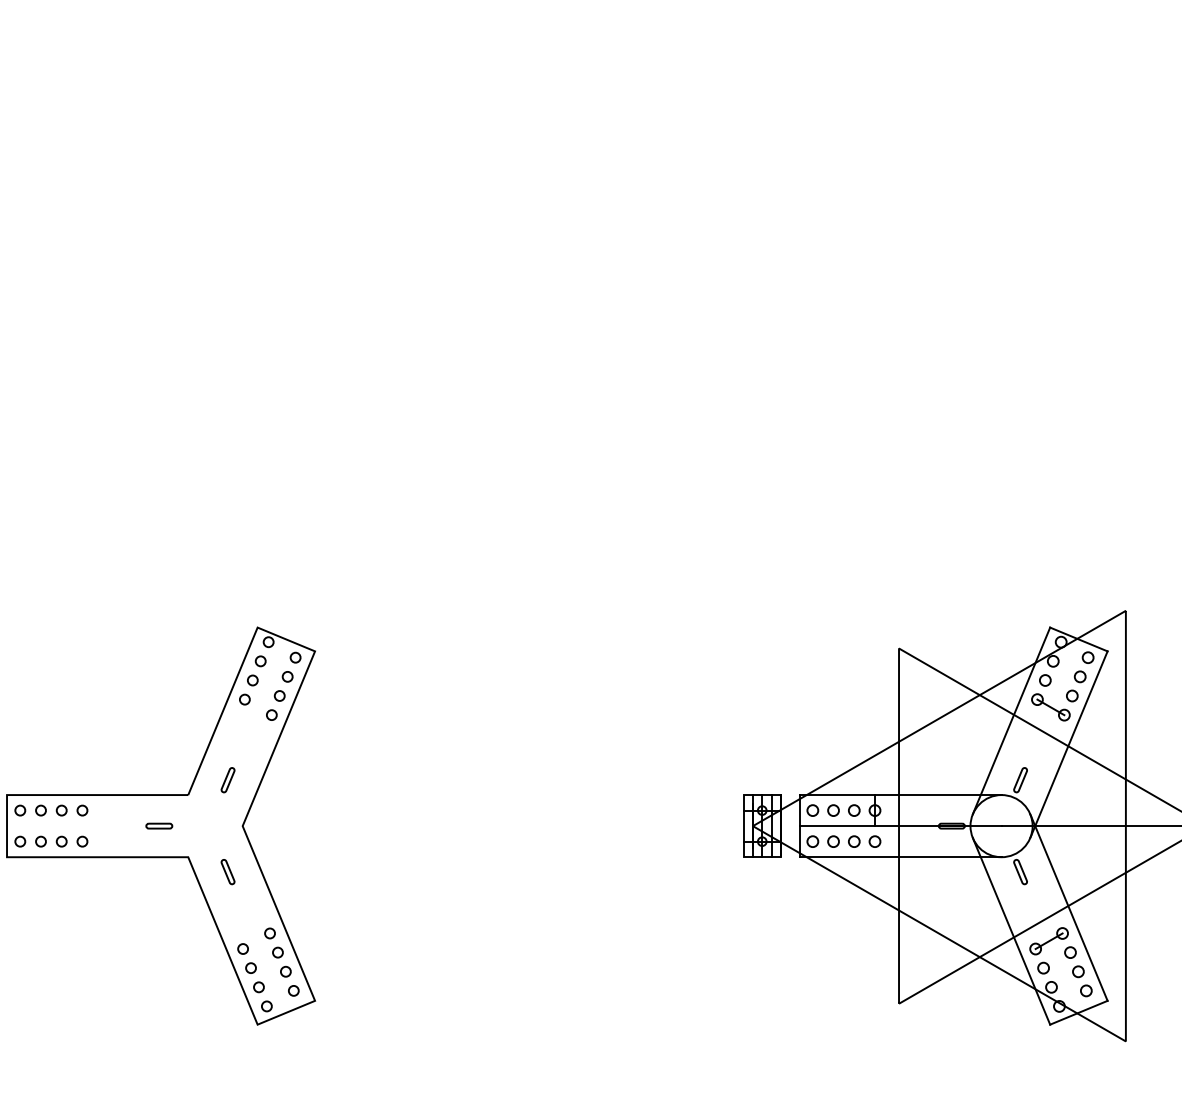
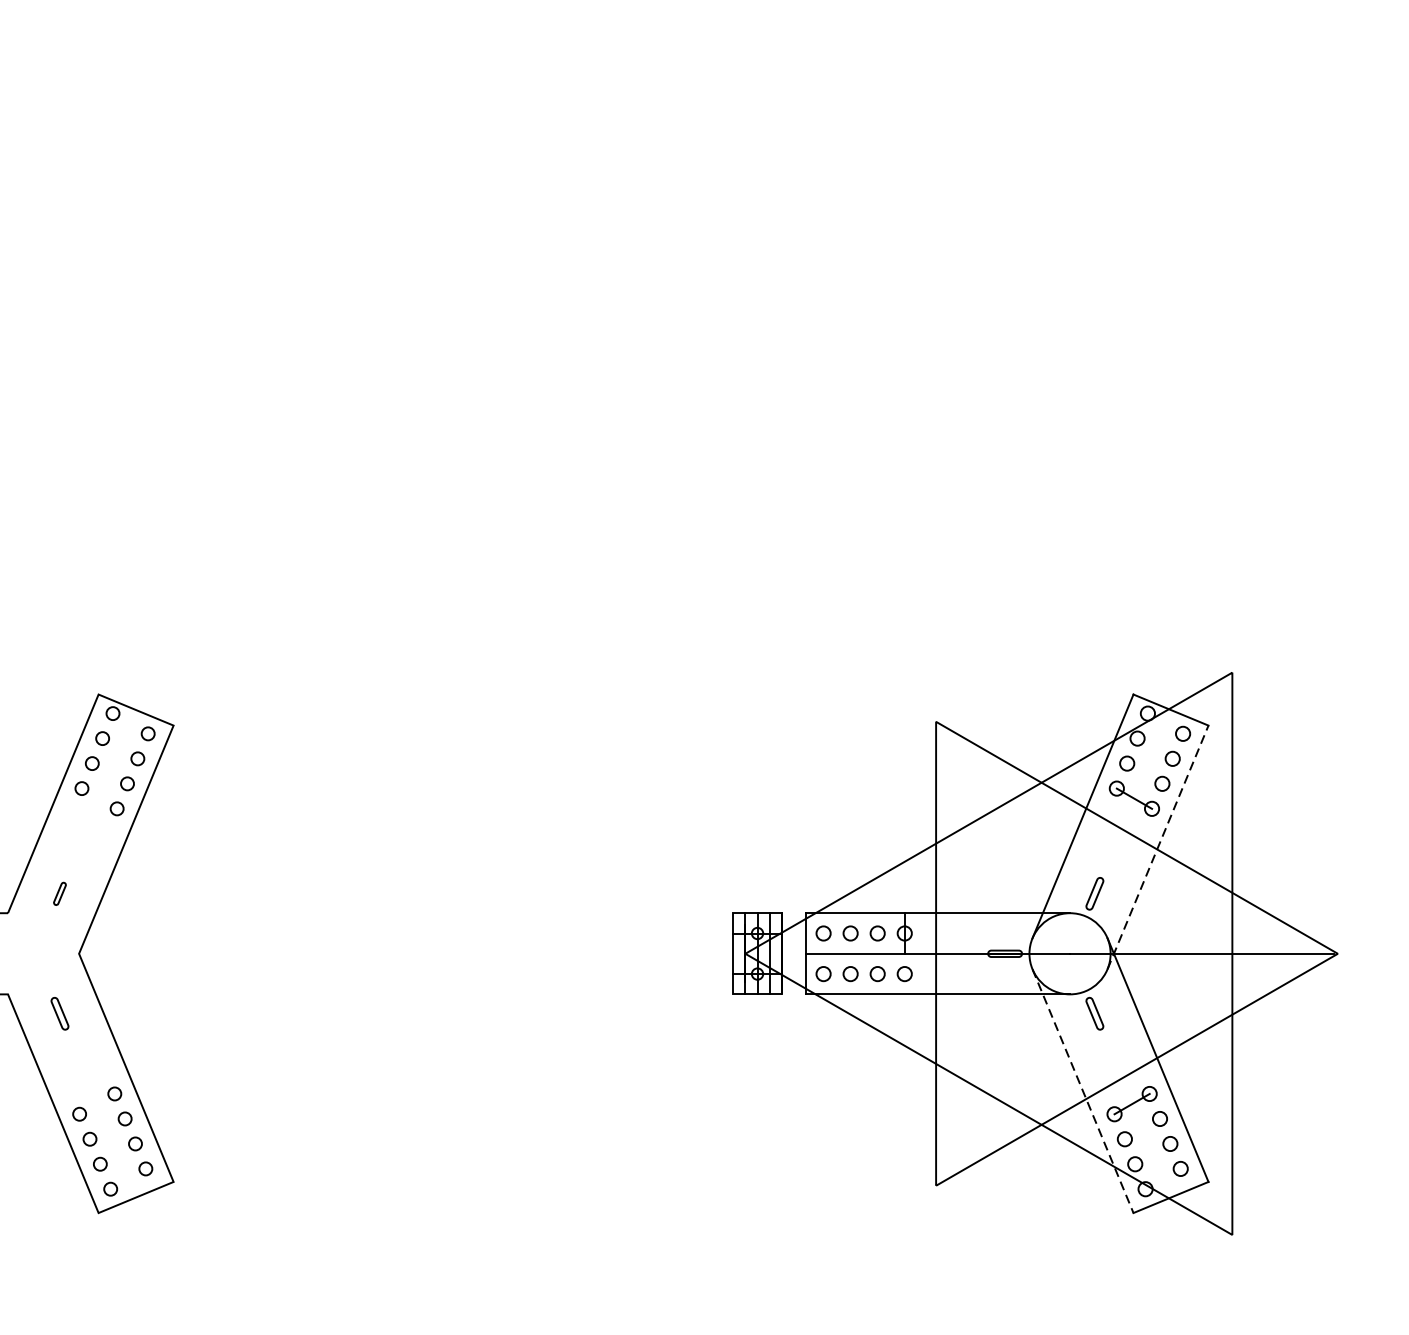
line: (1069, 744) -> (1158, 847), solid -> dashed
part: (227, 780) -> (59, 894), size x0.7
line: (1011, 931) -> (1082, 1091), solid -> dashed

